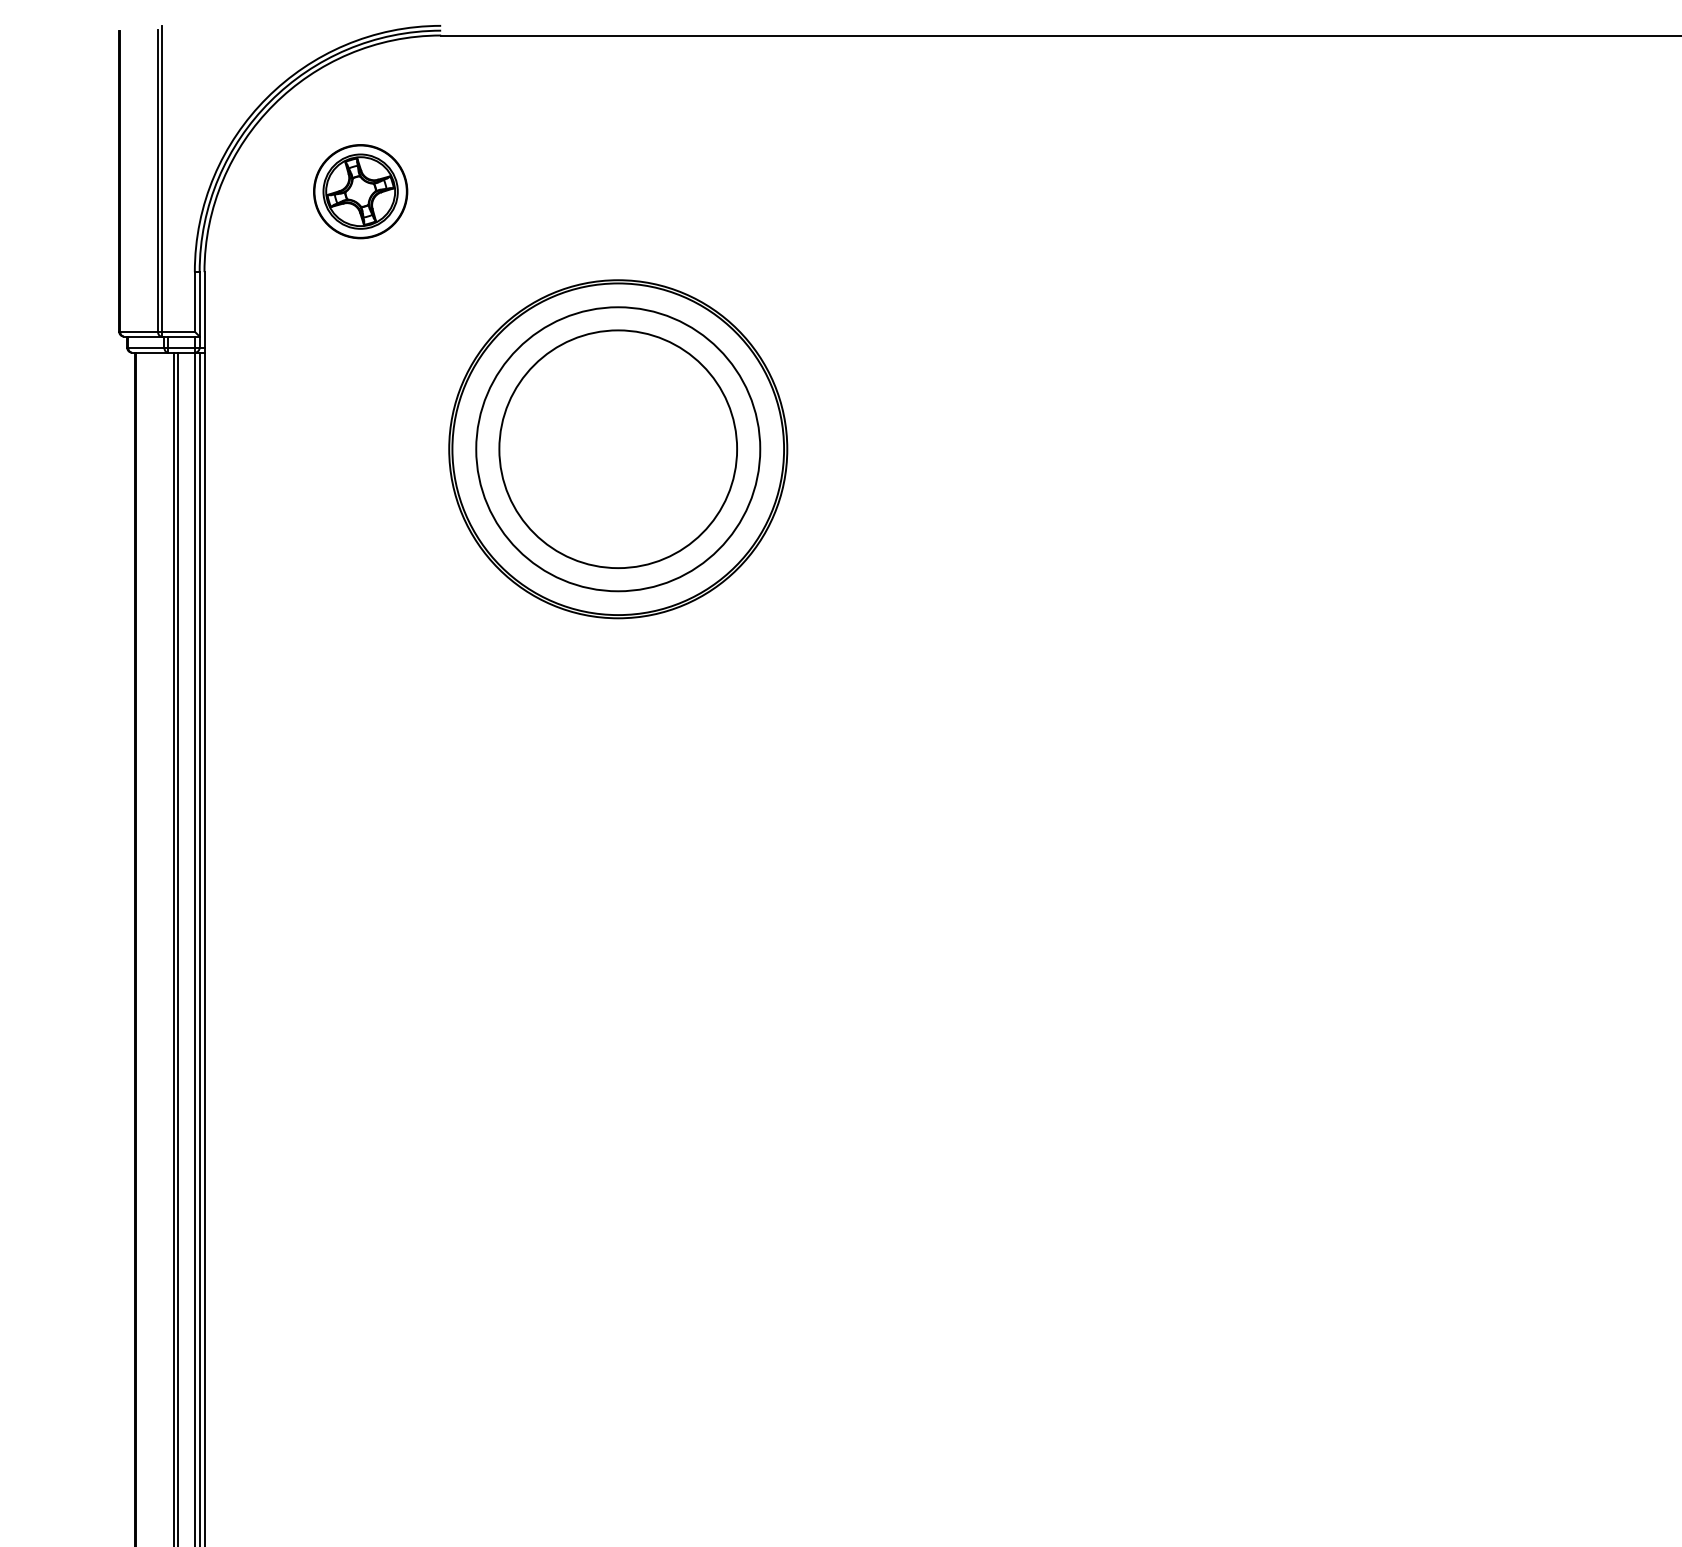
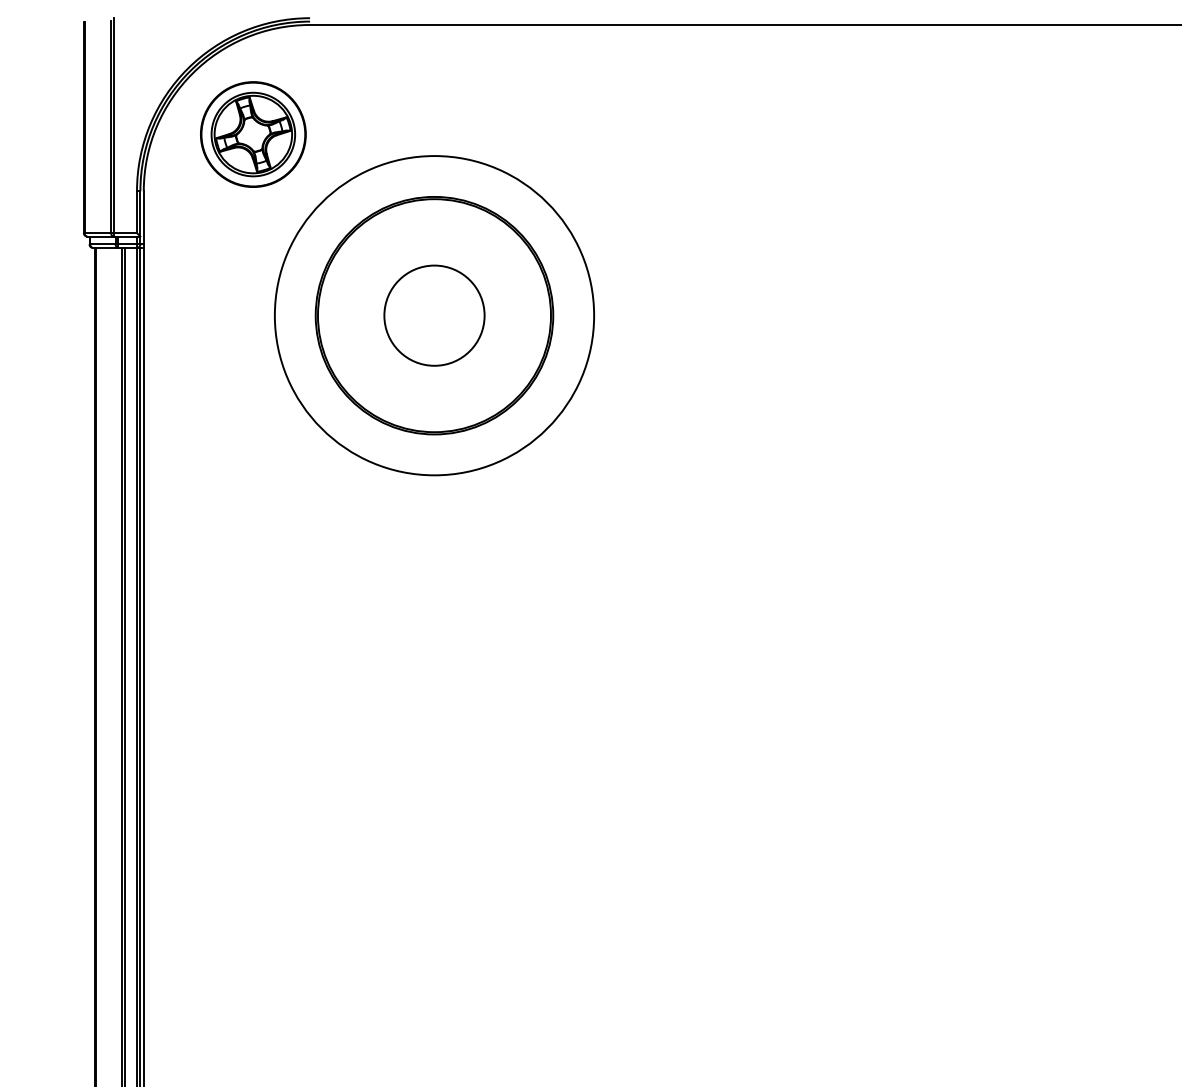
part: (360, 191) -> (253, 134), size x1.6
circle: (618, 449) -> (434, 315), size x0.6
circle: (618, 449) -> (434, 315), size x1.6

